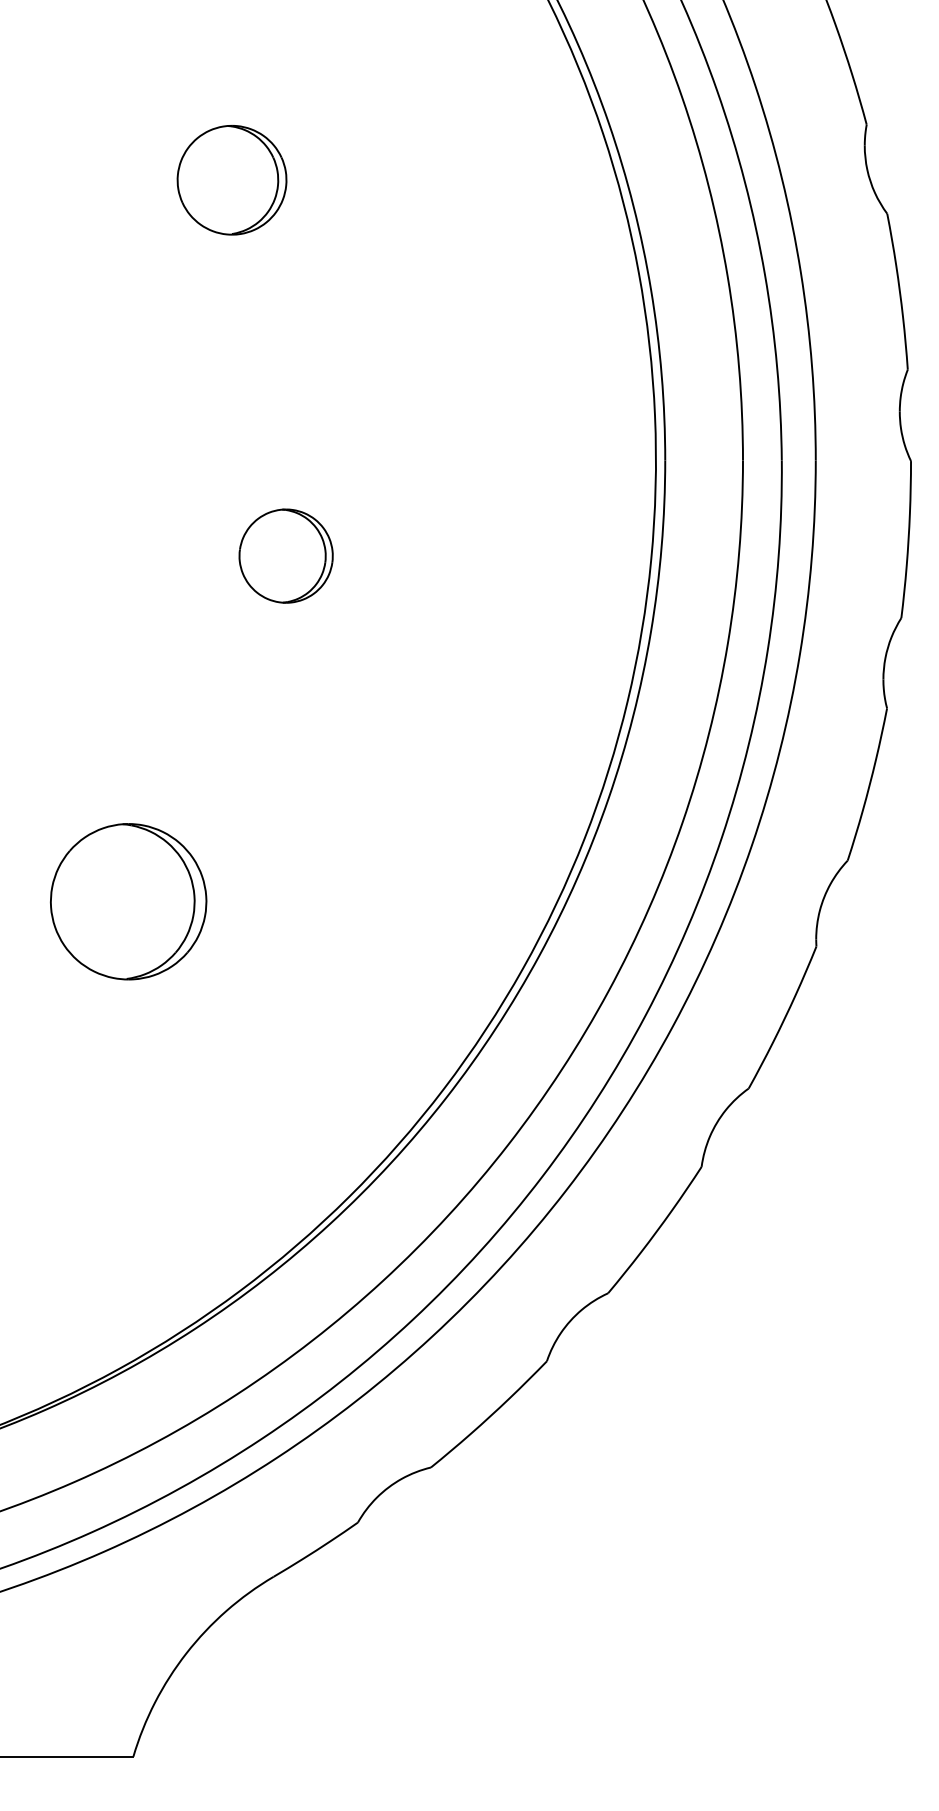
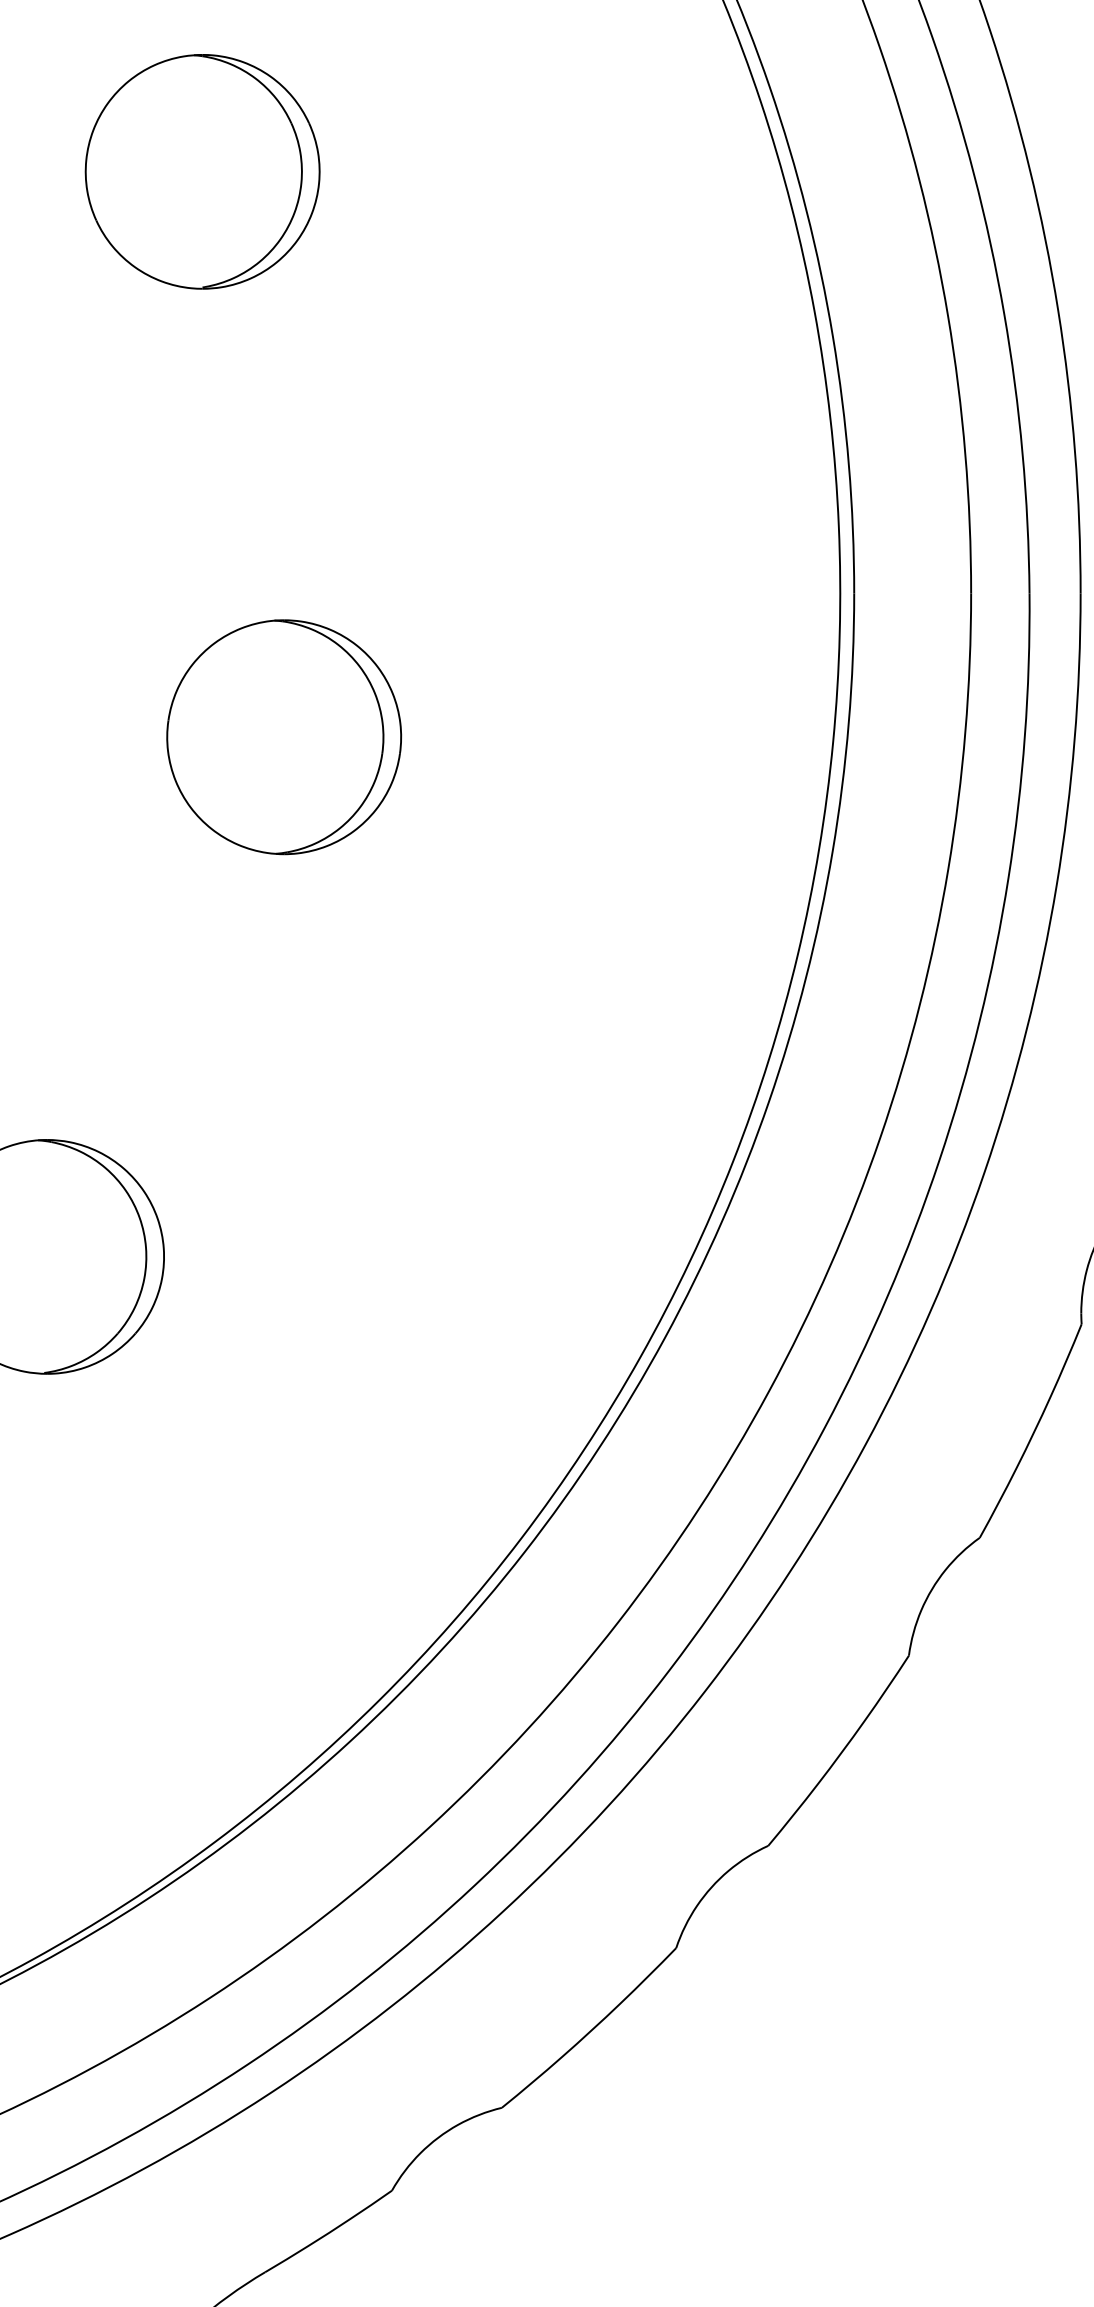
part: (231, 179) -> (201, 170), size x1.43
part: (285, 555) -> (283, 736), size x1.67

